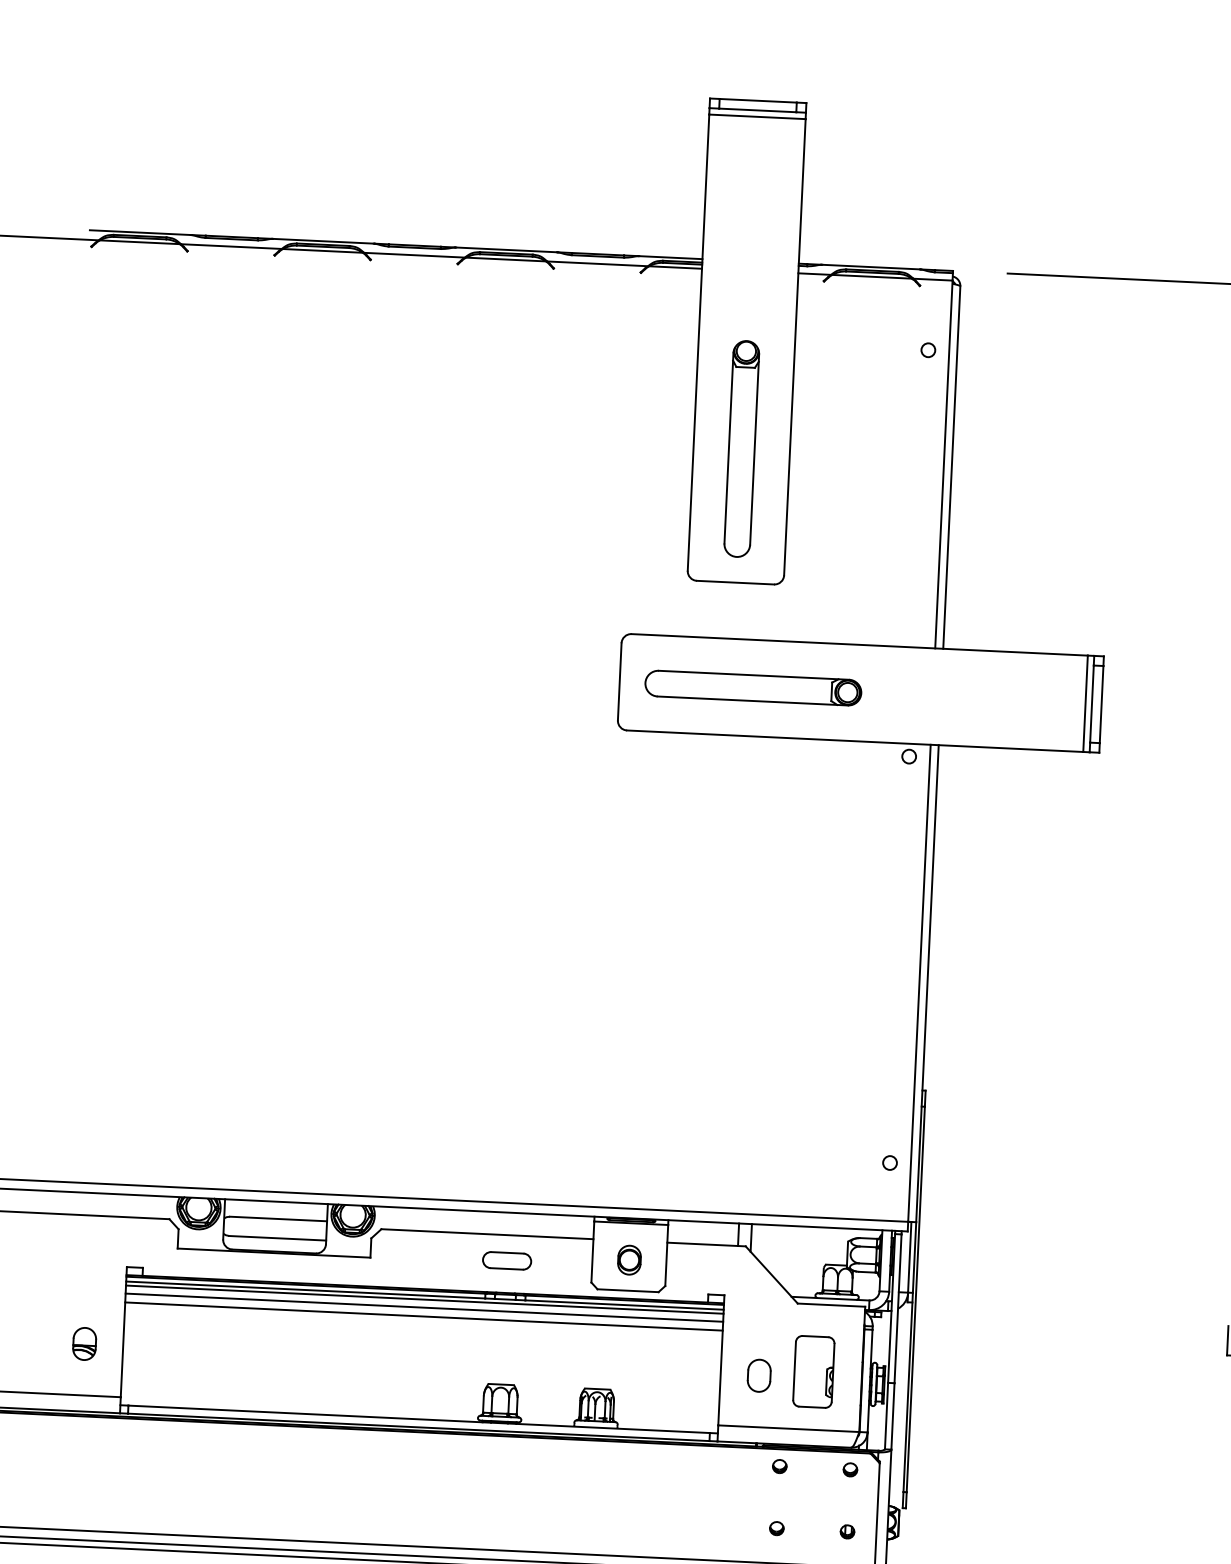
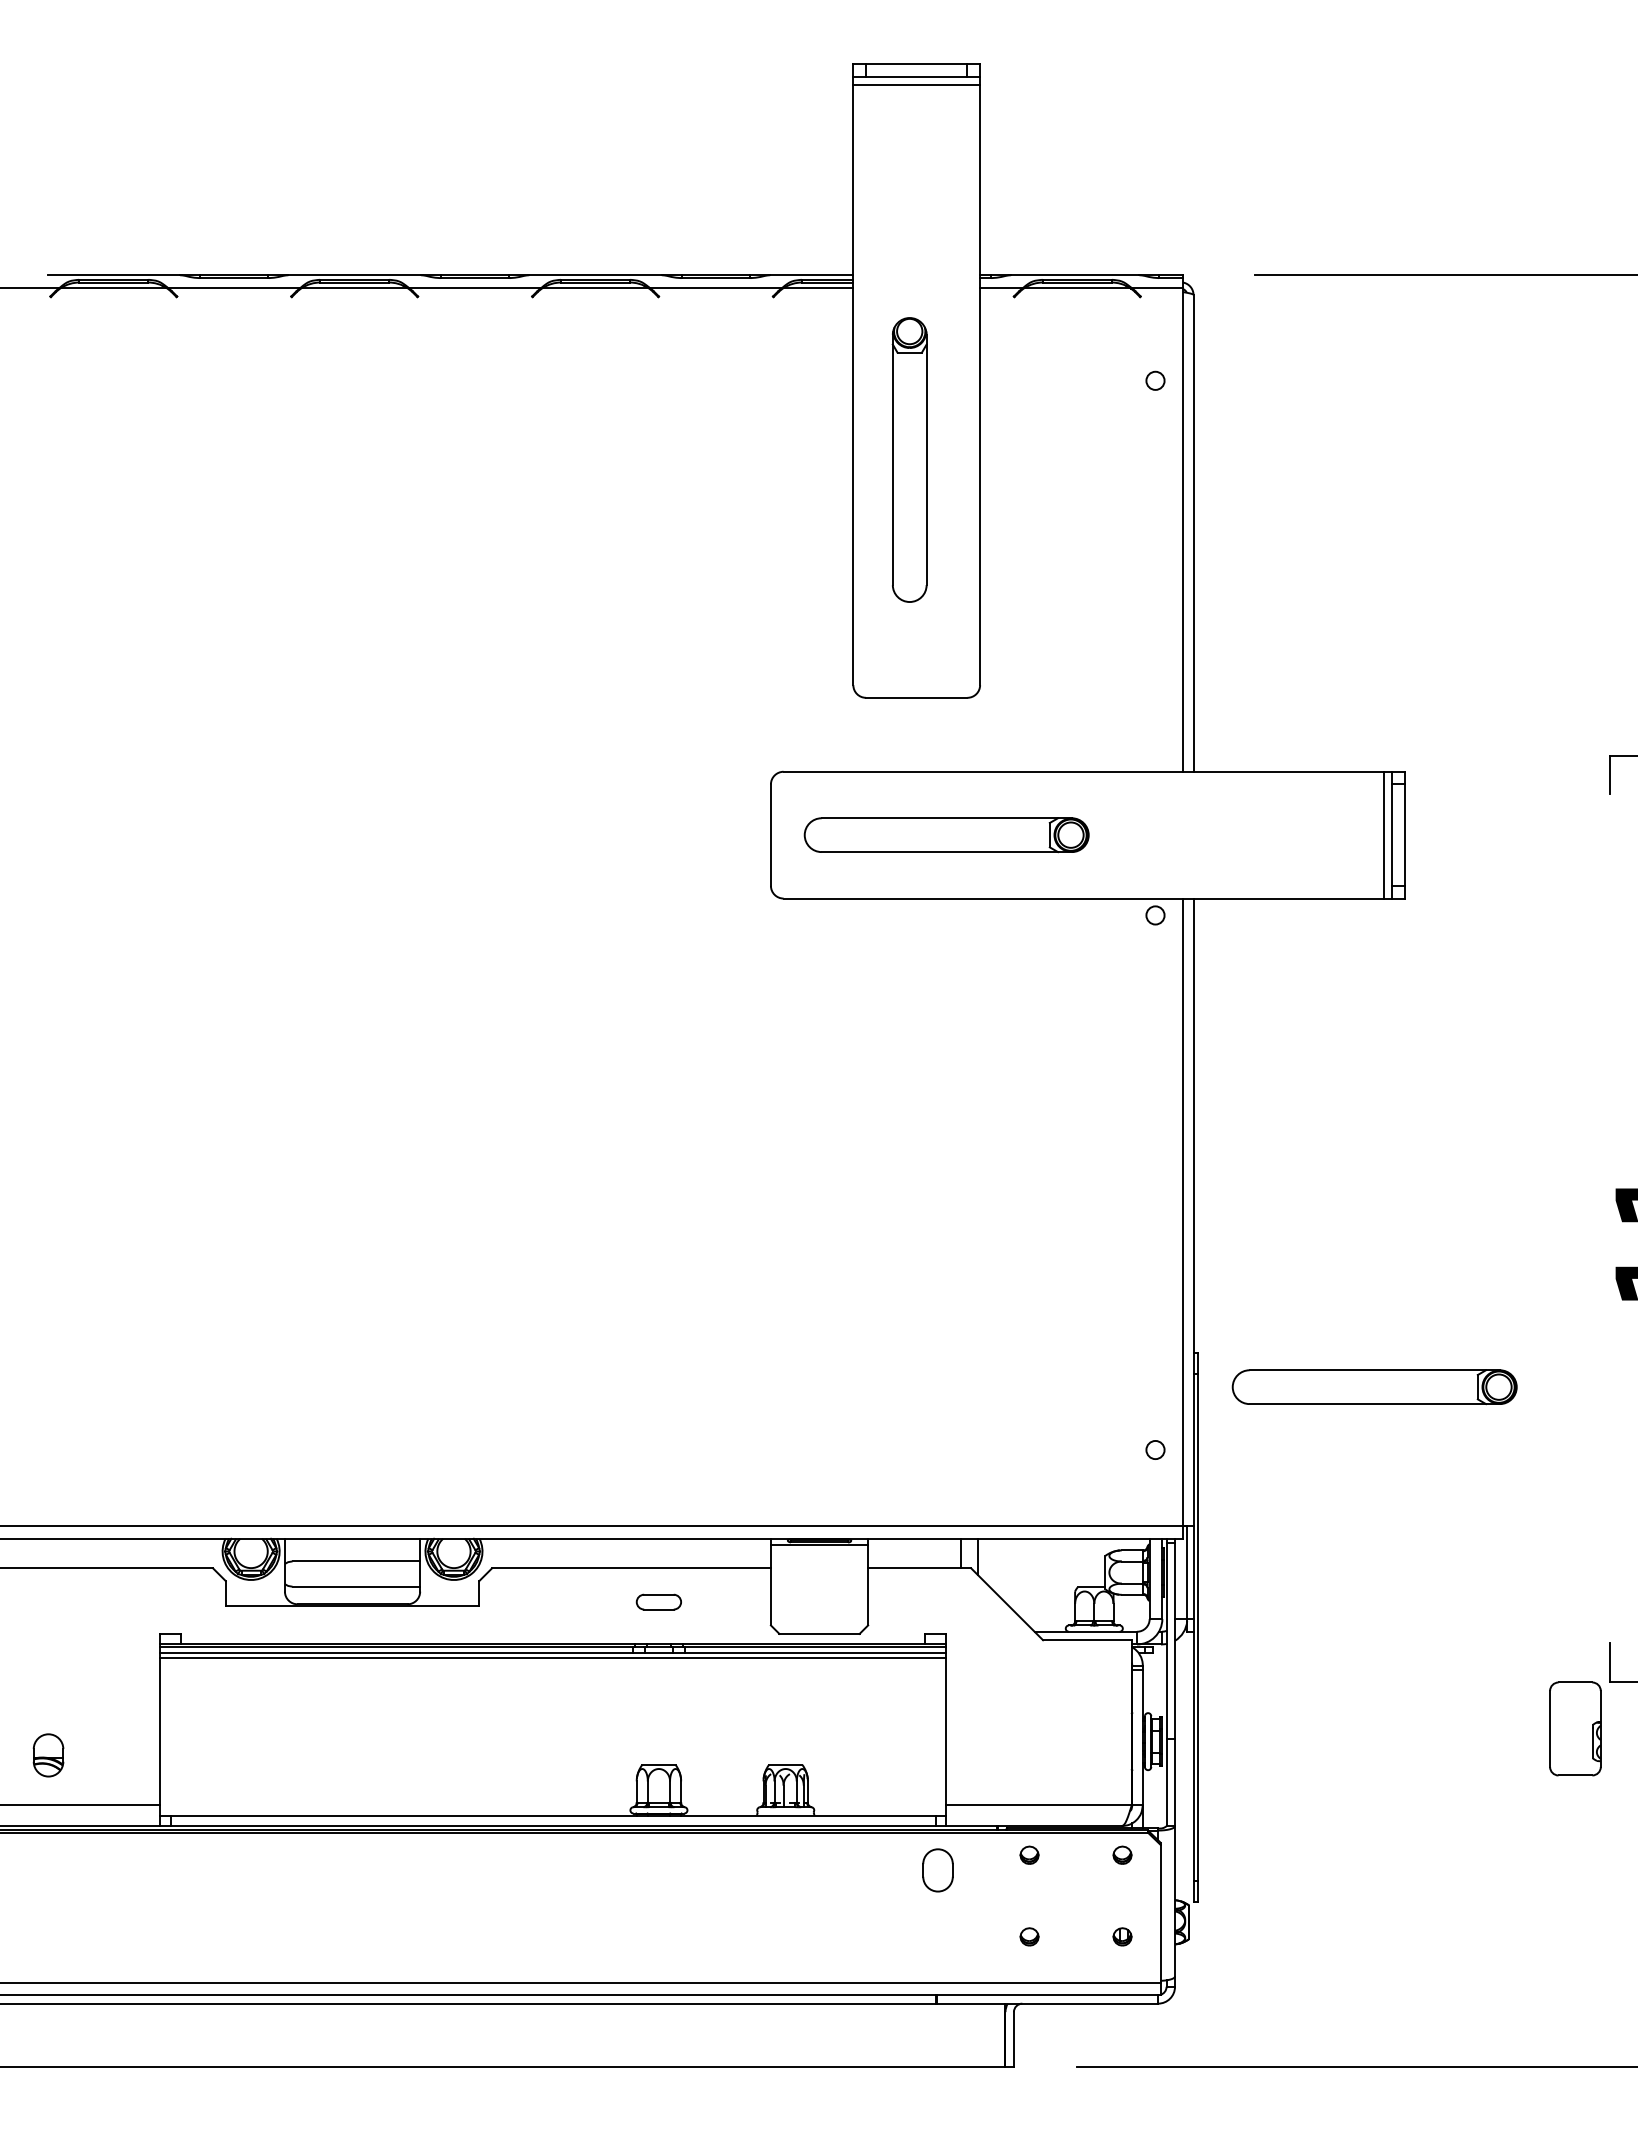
part: (741, 448) -> (909, 459), moved
part: (1058, 1123) -> (1374, 1387), added
part: (506, 1260) -> (658, 1601), size x0.7
part: (629, 1260) -> (819, 1593), removed
line: (424, 1307) -> (553, 1668), removed
line: (424, 1316) -> (553, 1680), removed
part: (84, 1344) -> (48, 1755), moved
part: (813, 1371) -> (1575, 1728), moved
part: (758, 1375) -> (937, 1870), moved

